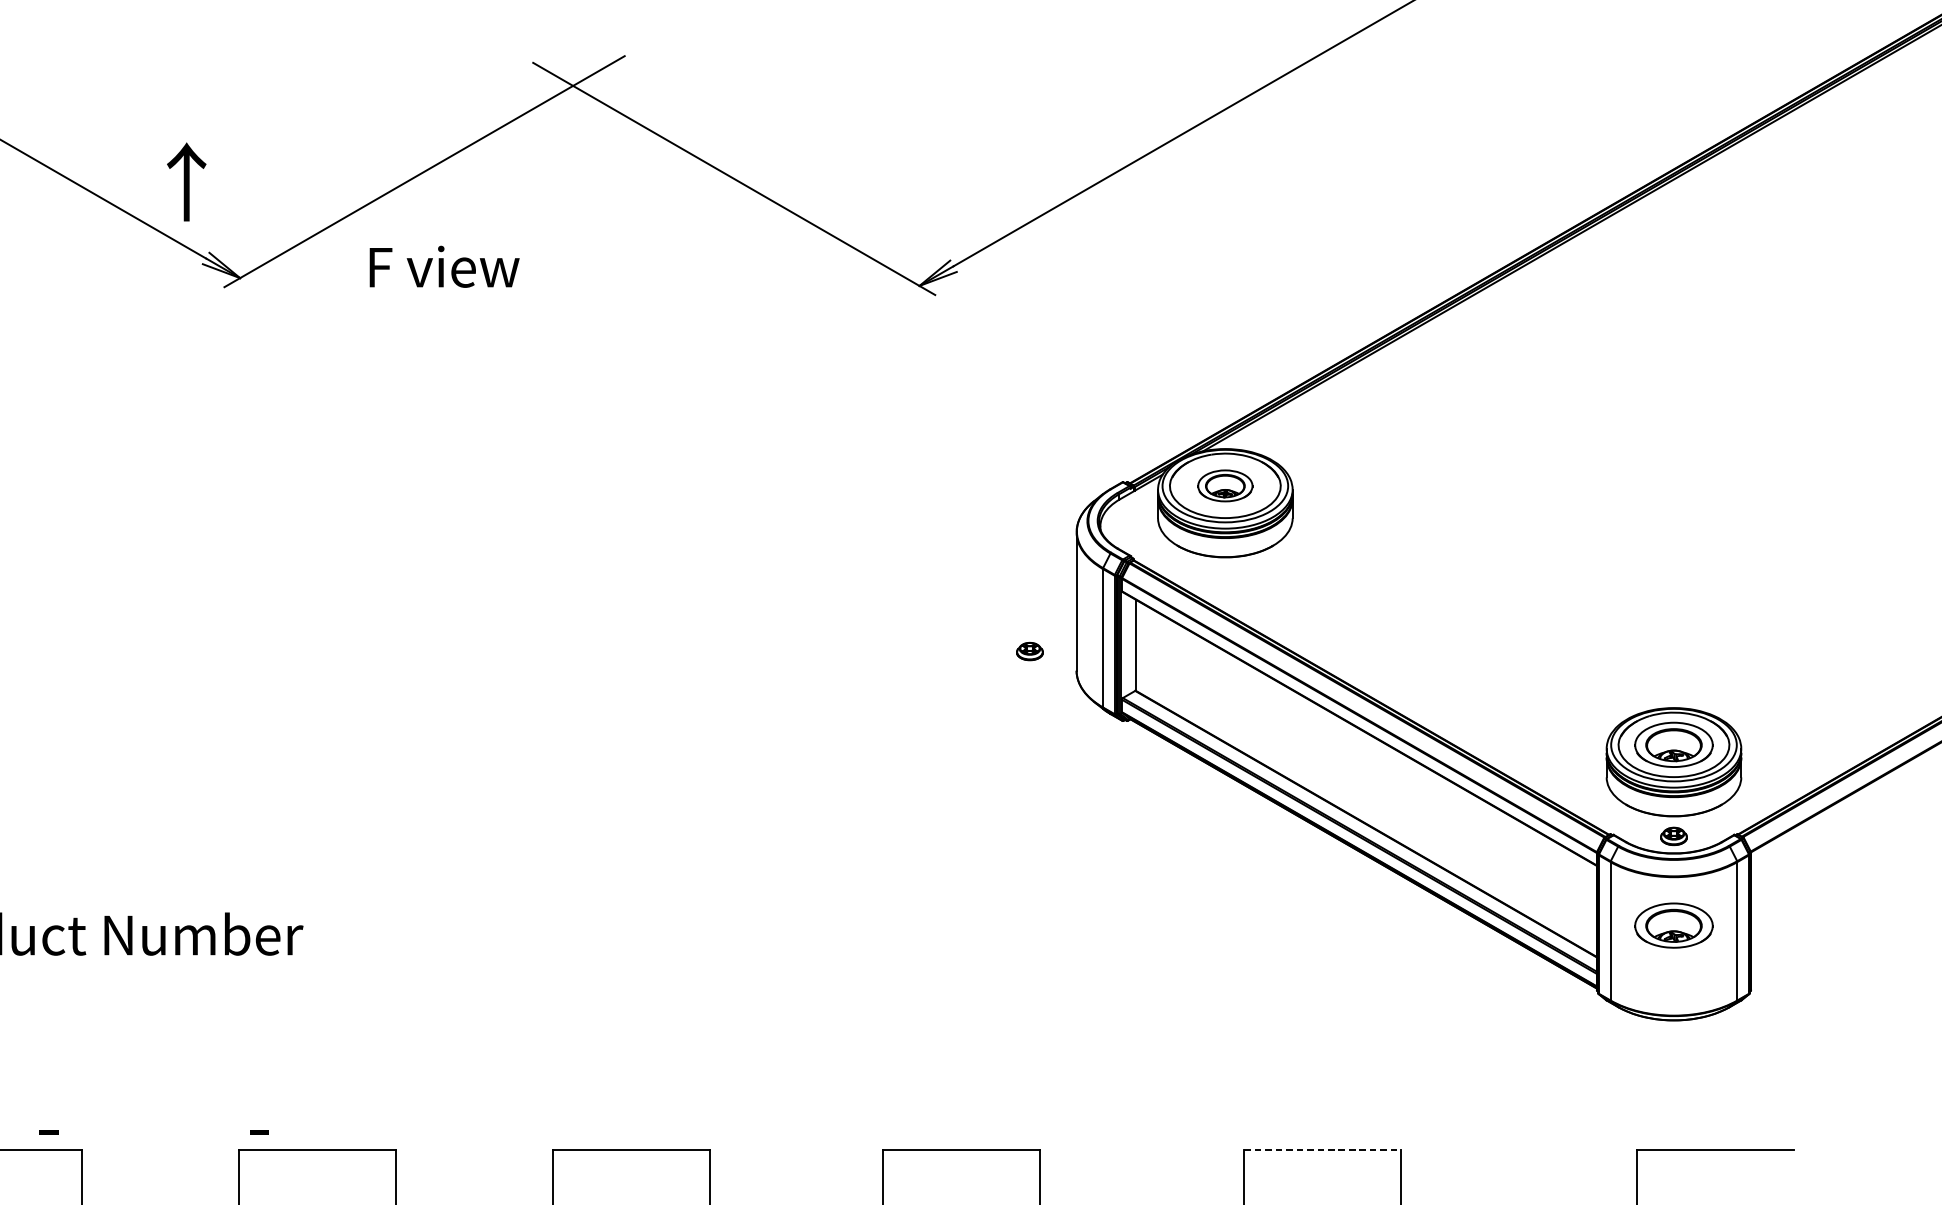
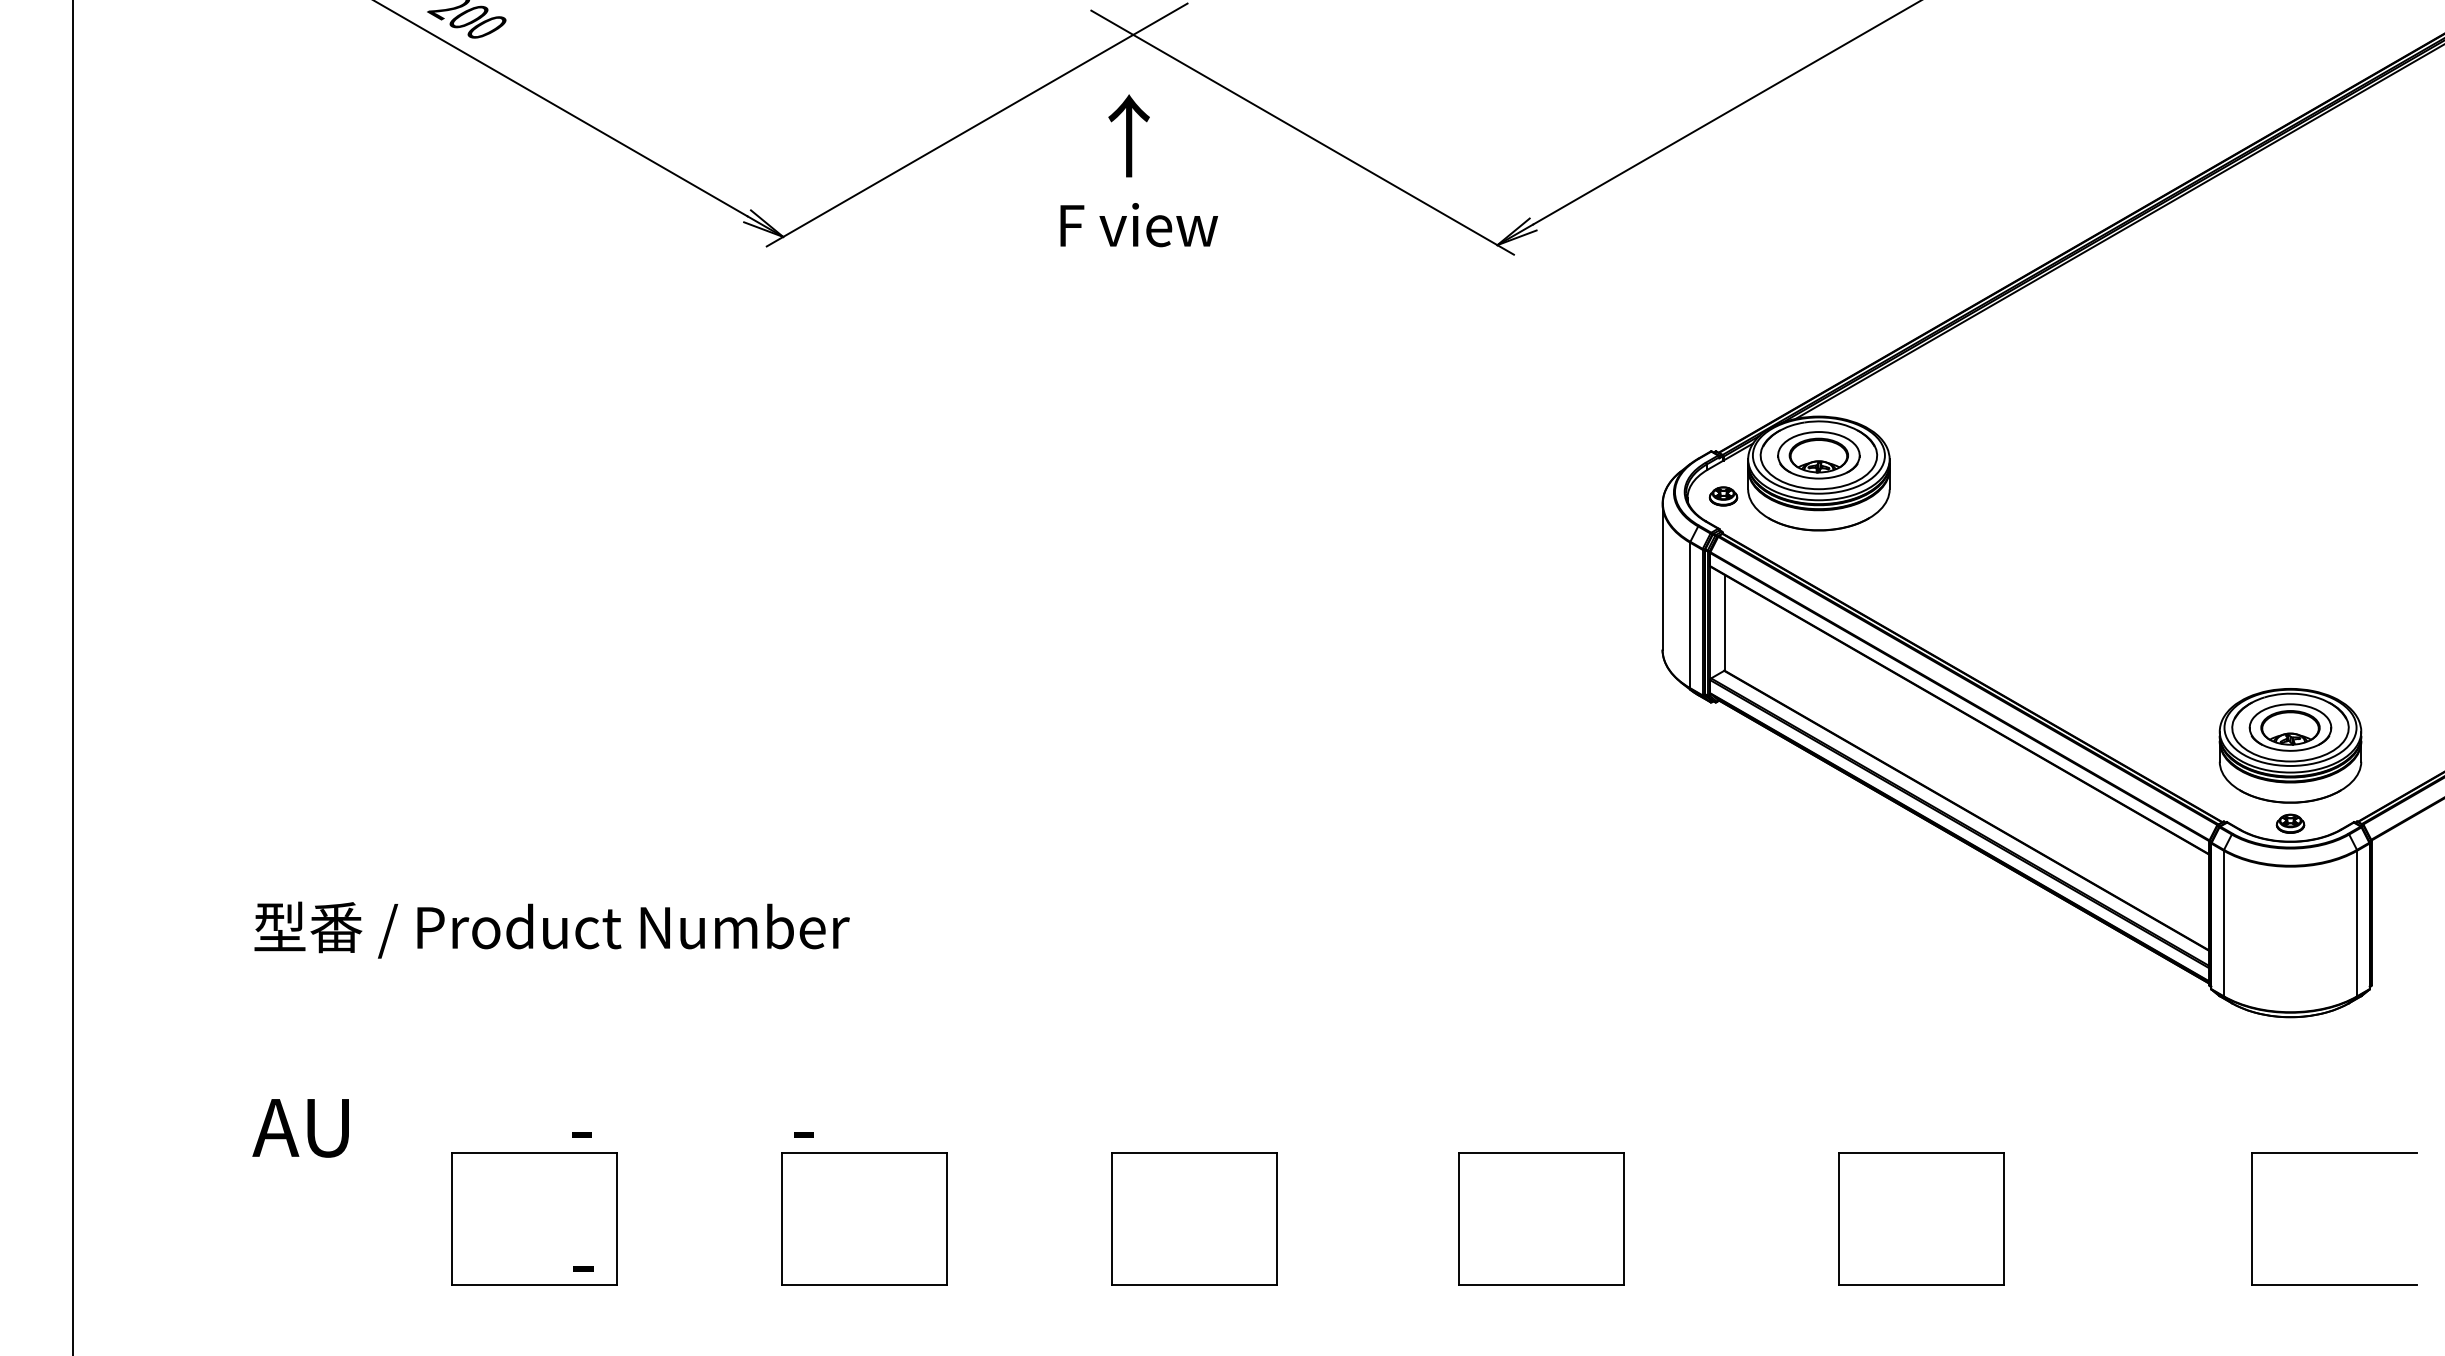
text: (186, 181) -> (1128, 135), moved
text: (444, 267) -> (1139, 225), moved
part: (1224, 486) -> (1818, 455), size x1.43
part: (1029, 651) -> (1723, 496), moved
part: (1673, 925) -> (2290, 917), removed
line: (1322, 1150) -> (1921, 1153), dashed -> solid

